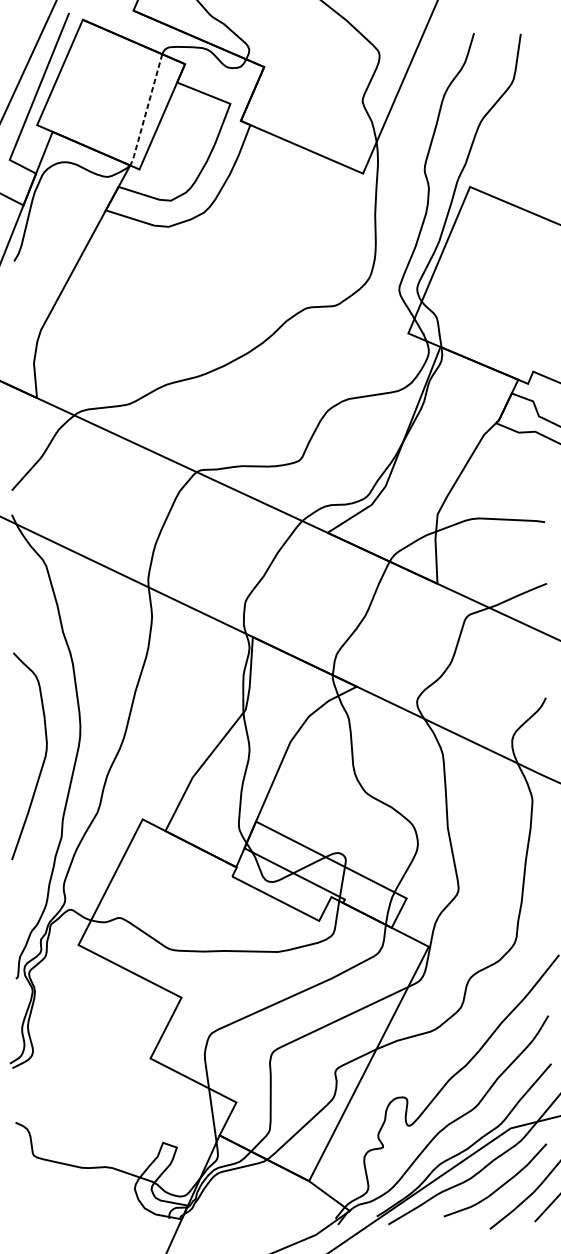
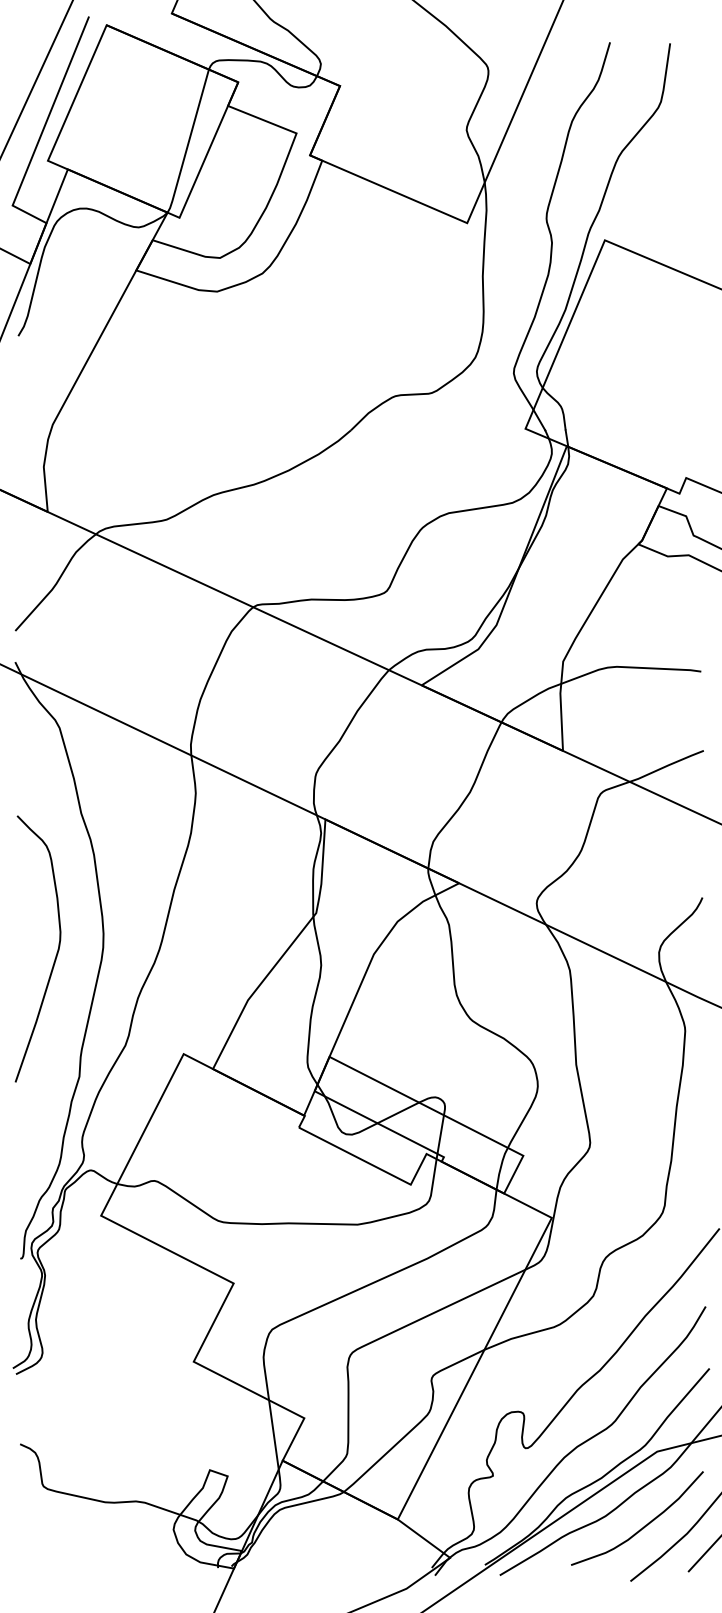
line: (146, 111) -> (188, 143), dashed -> solid
curve: (43, 761) -> (55, 955), moved

